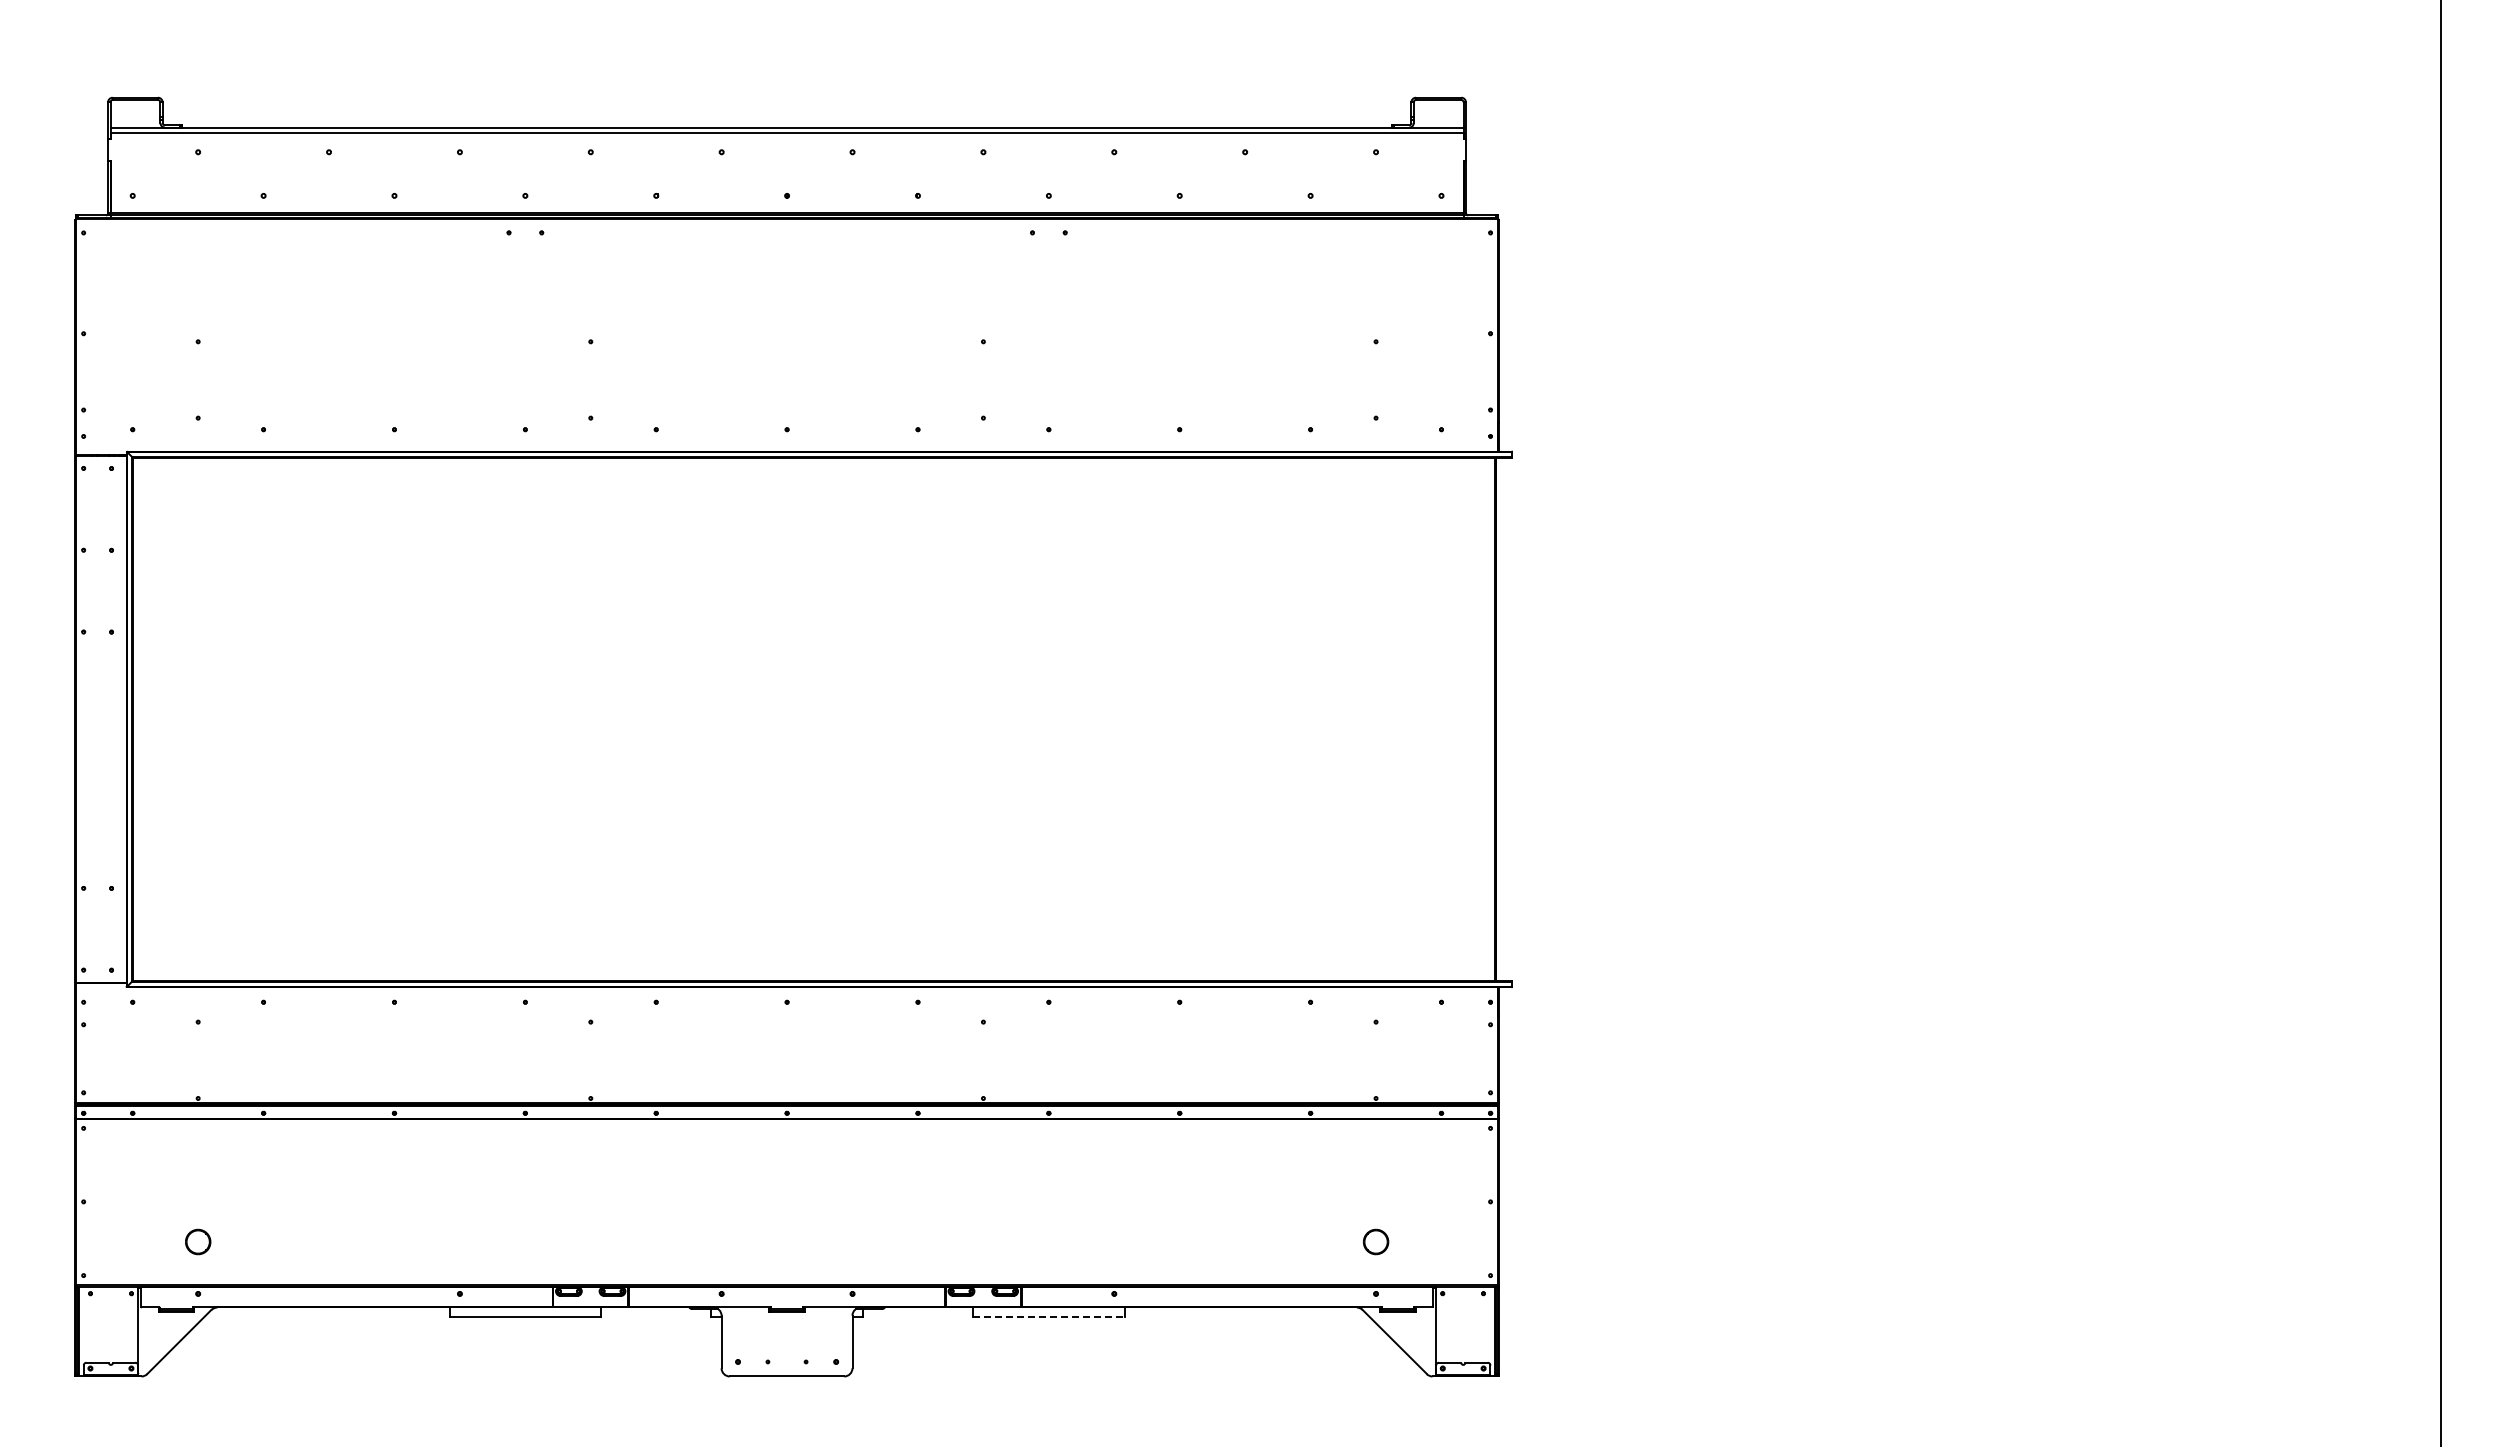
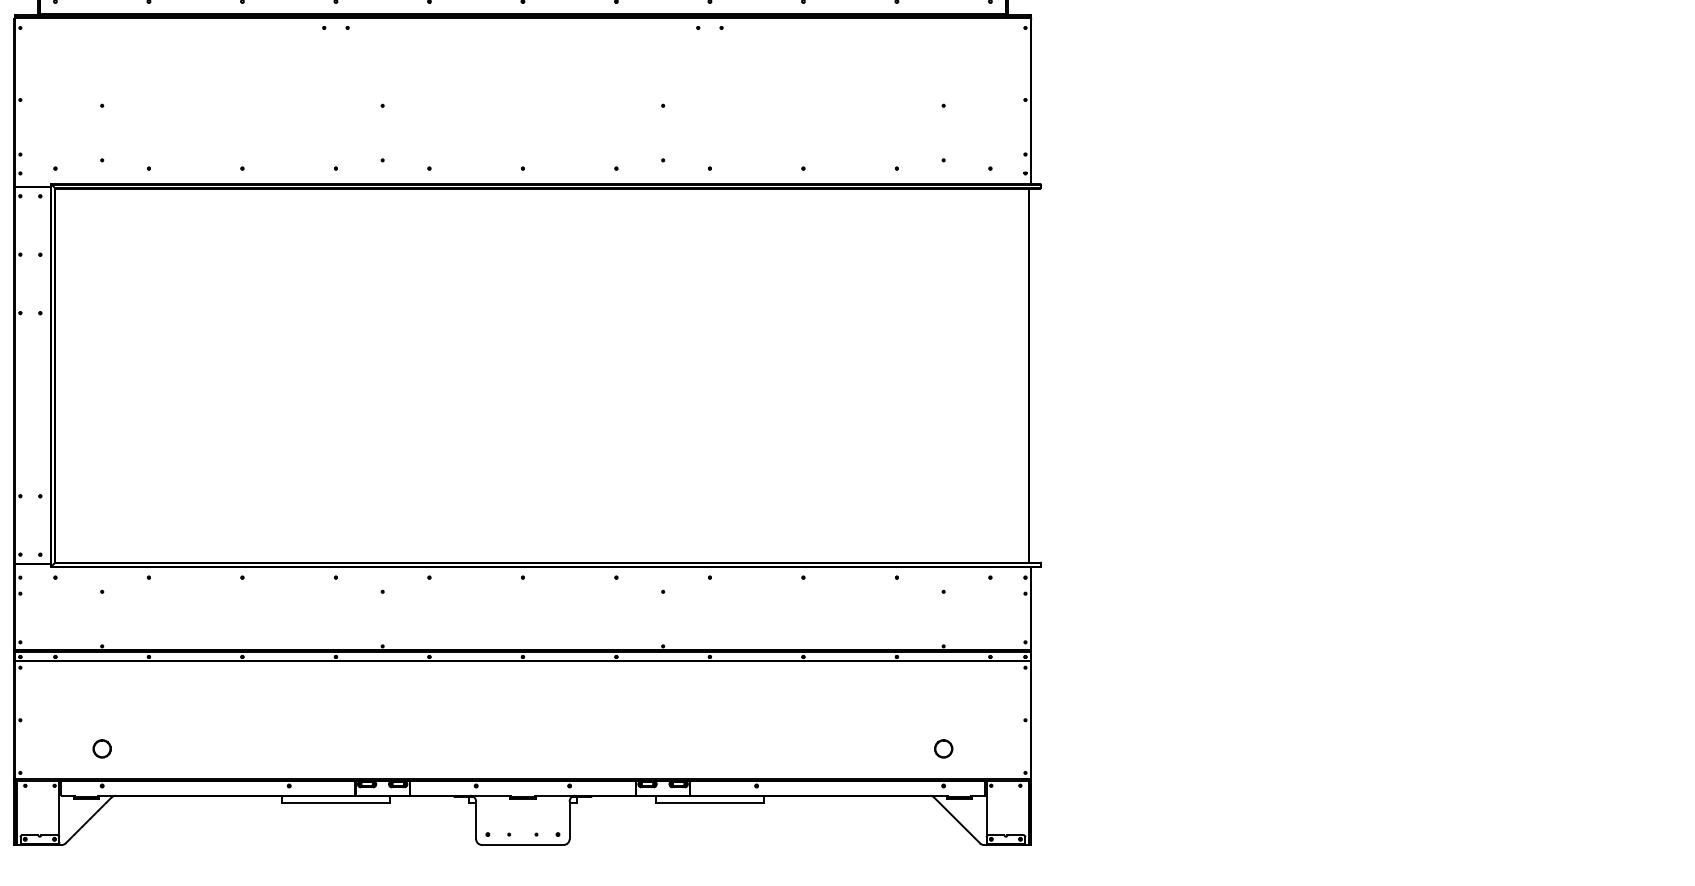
line: (1048, 1317) -> (709, 802), dashed -> solid

